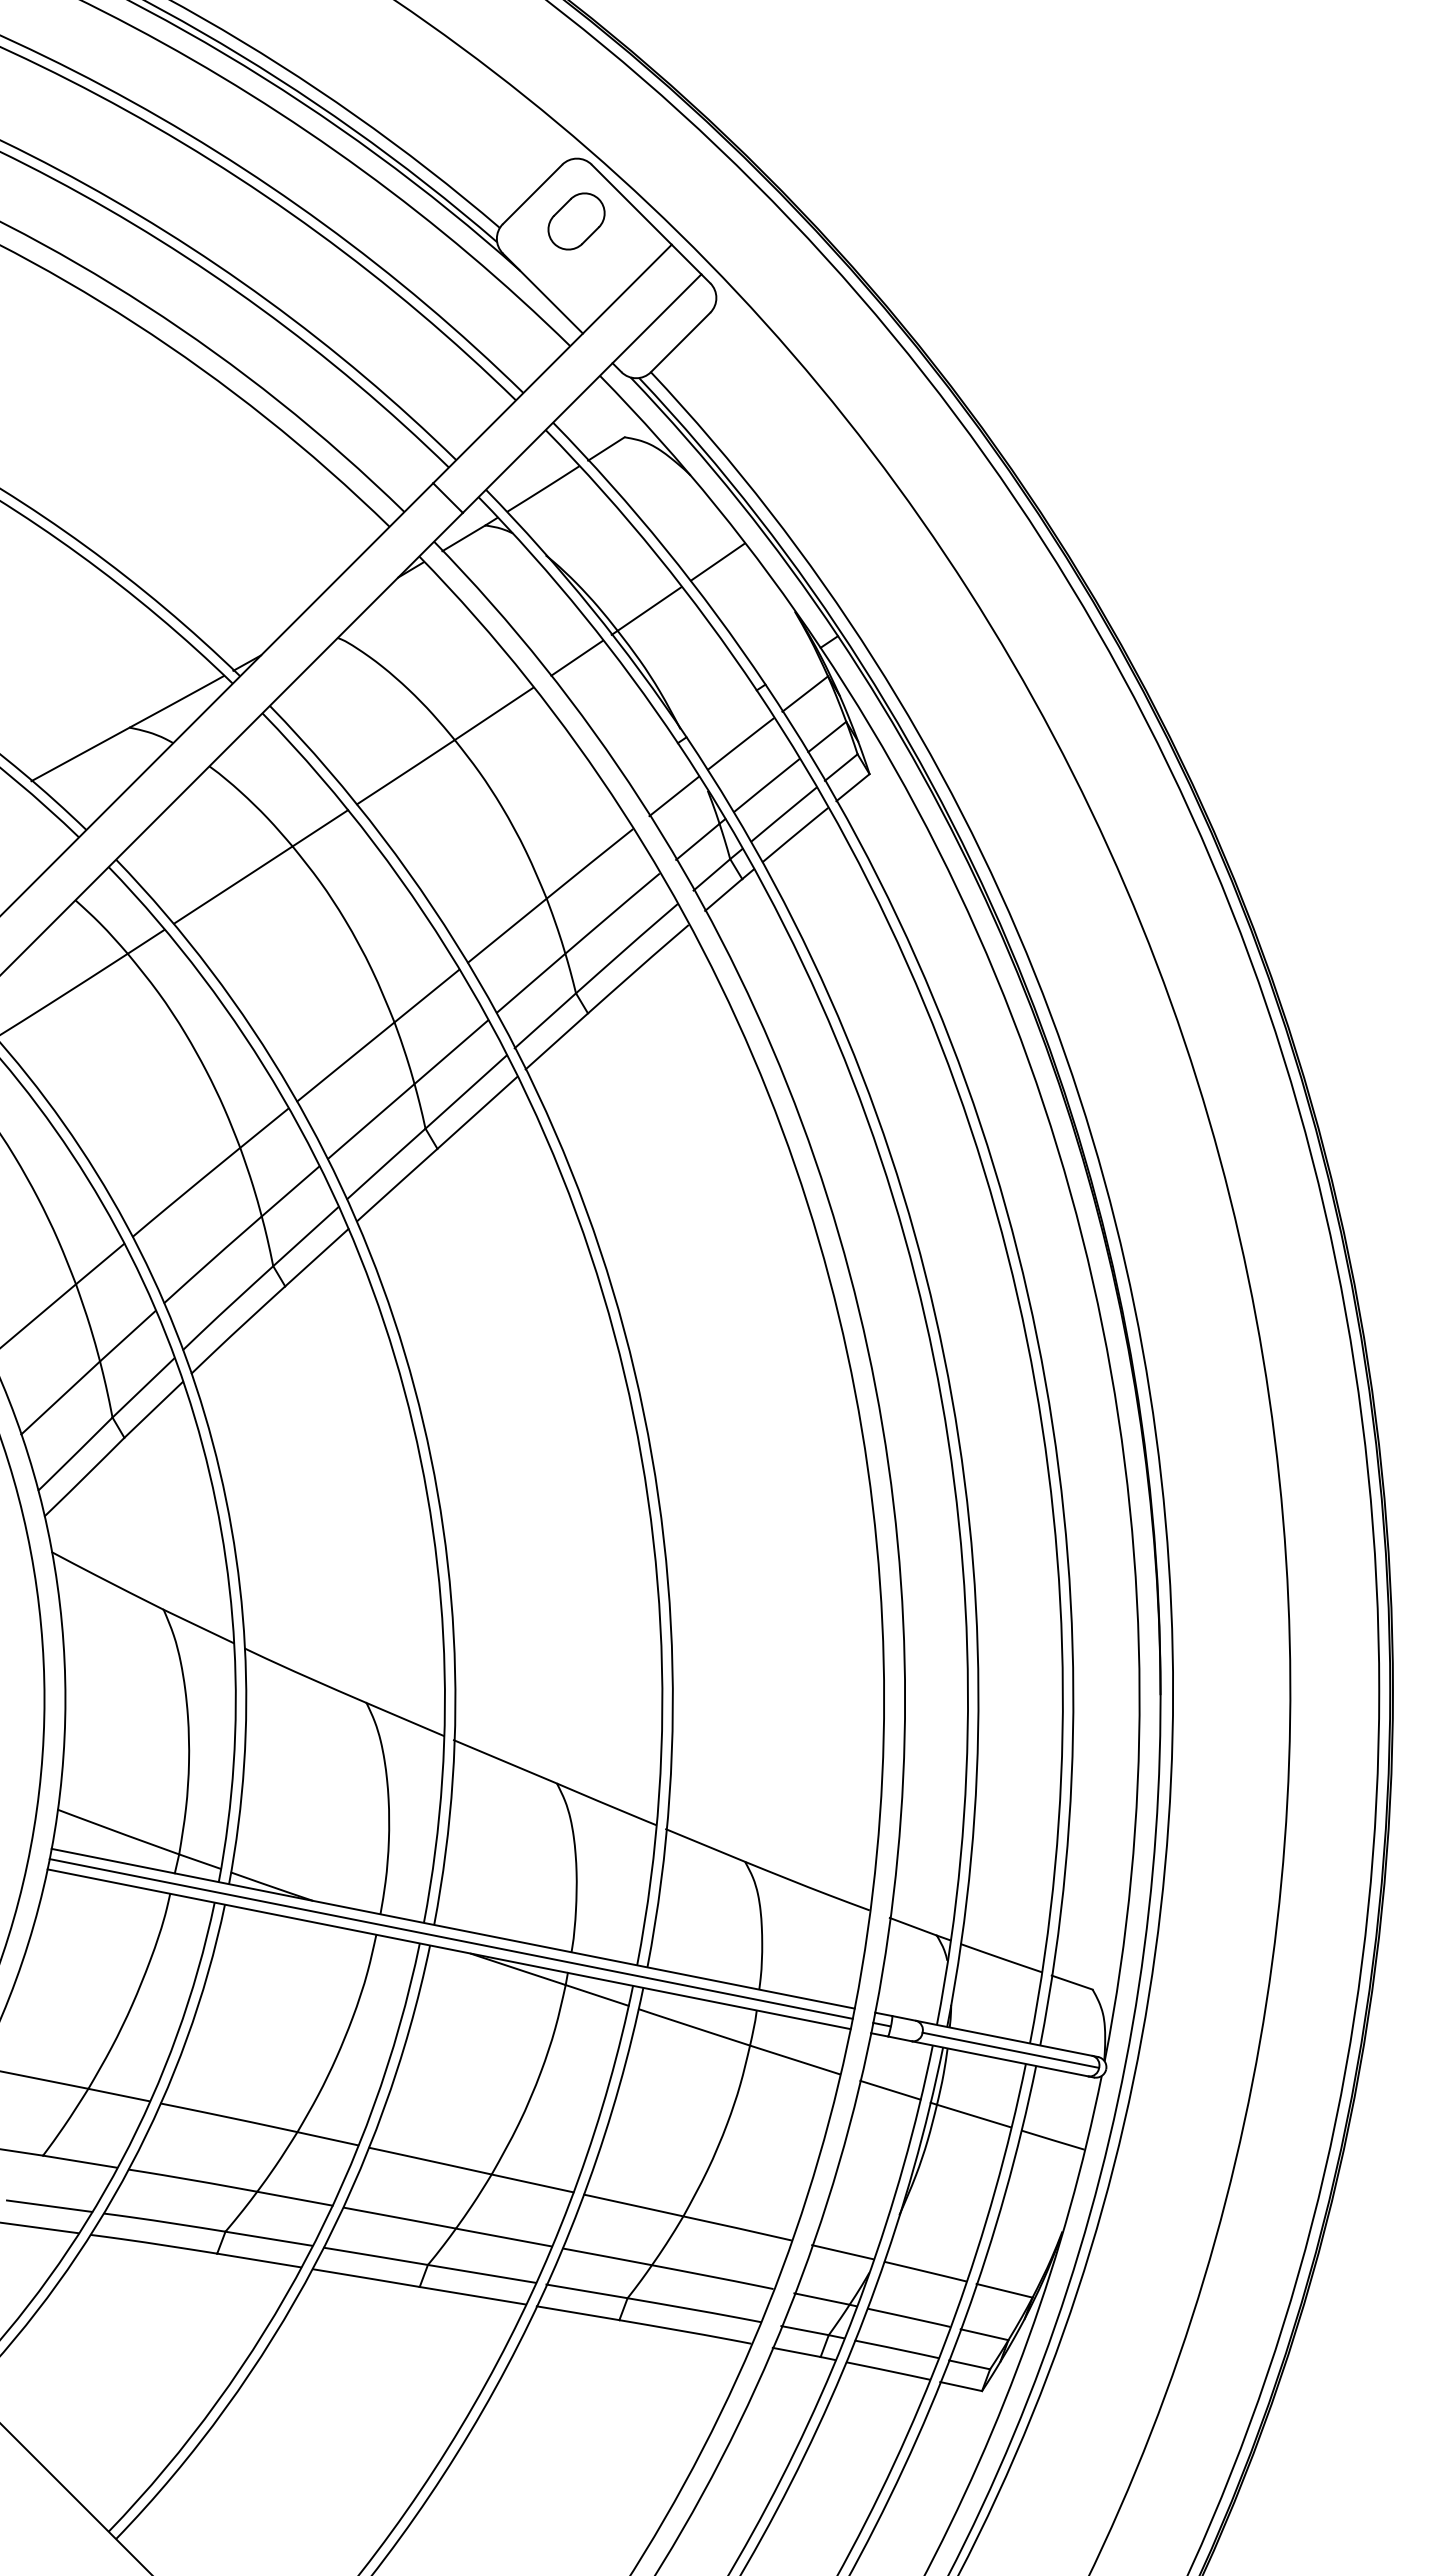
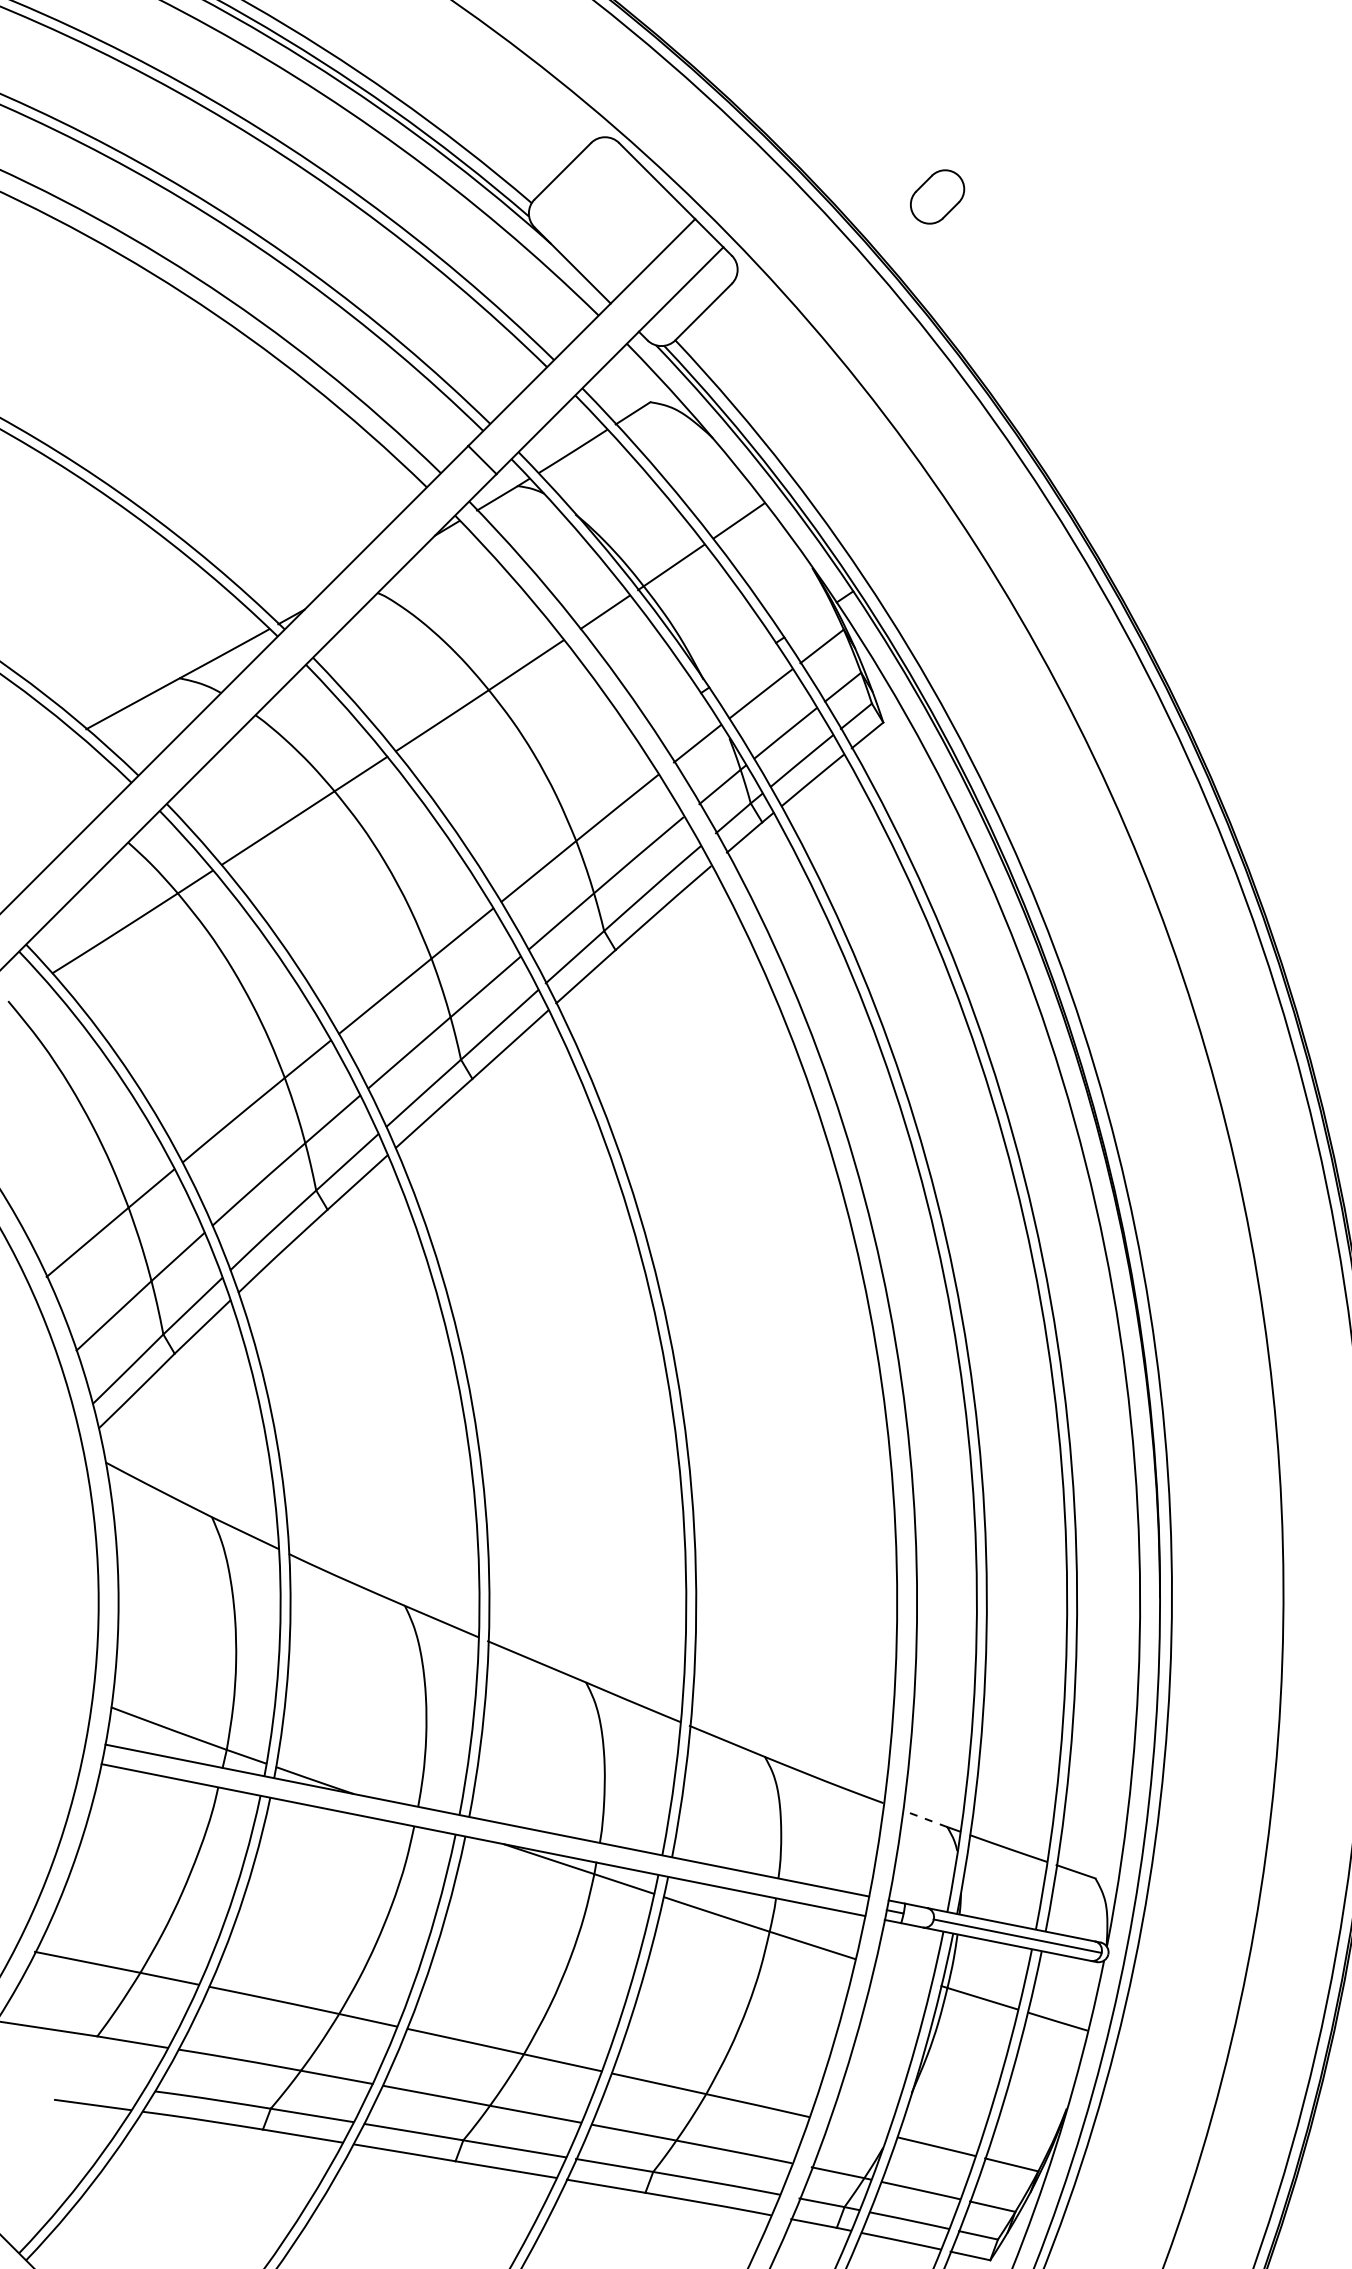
part: (576, 221) -> (937, 197), moved
line: (912, 1926) -> (924, 1818), solid -> dashed
line: (450, 1938) -> (484, 1829), removed
line: (890, 2089) -> (903, 1973), removed
line: (49, 2205) -> (103, 2083), removed
line: (842, 2252) -> (857, 2128), removed

